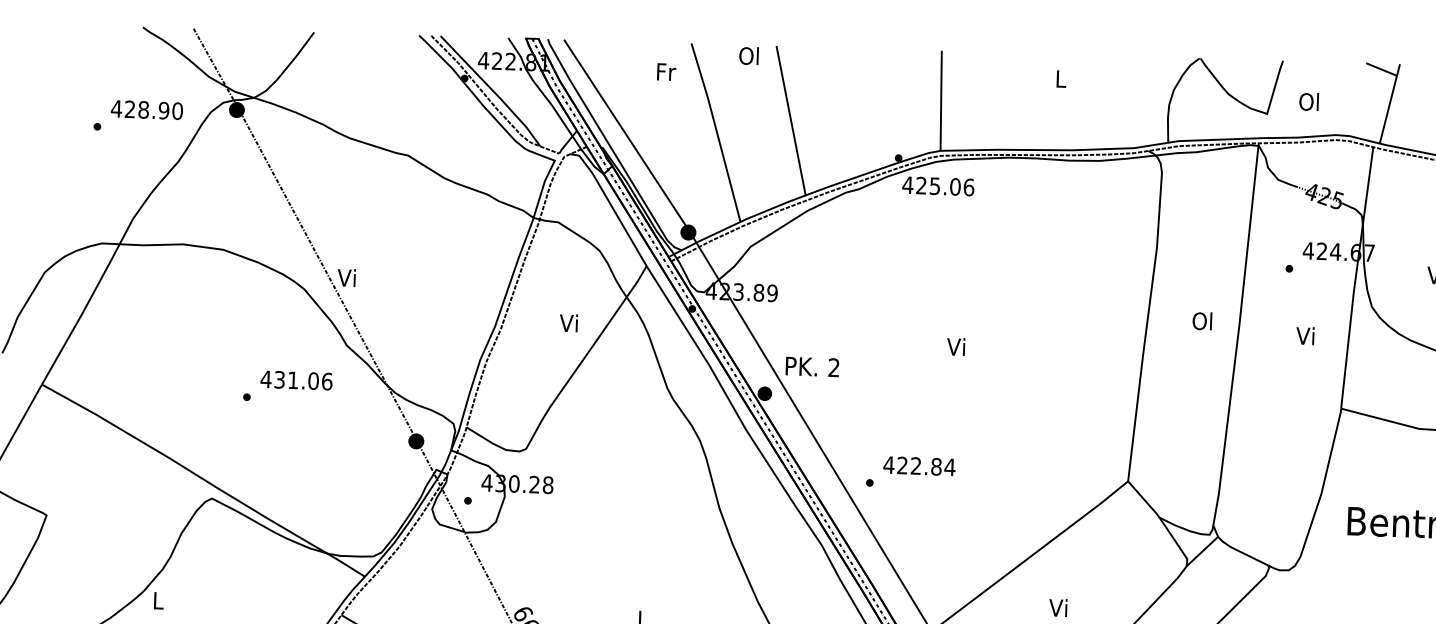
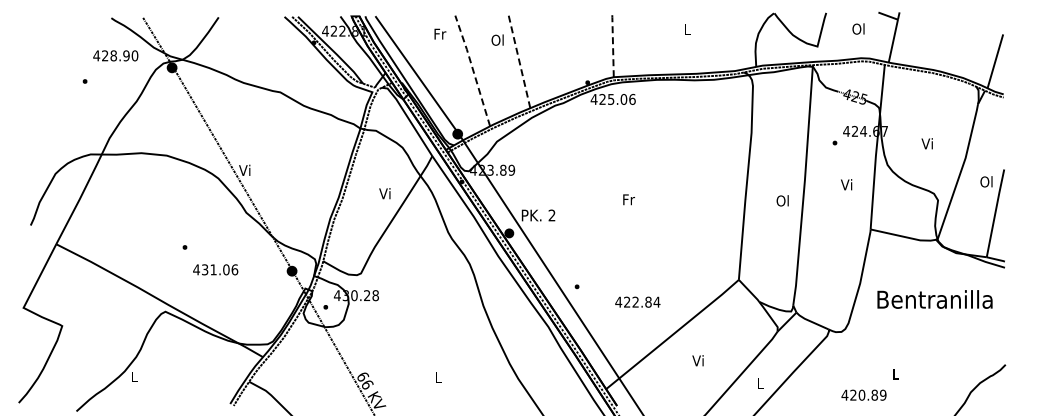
text: (748, 54) -> (497, 39), moved
line: (941, 98) -> (613, 44), solid -> dashed
text: (1309, 100) -> (858, 28), moved
text: (146, 109) -> (115, 55), moved
line: (791, 118) -> (519, 60), solid -> dashed
line: (717, 131) -> (473, 70), solid -> dashed
text: (1202, 320) -> (782, 200), moved
text: (956, 346) -> (628, 199), Vi -> Fr
text: (296, 379) -> (215, 269), moved
text: (918, 465) -> (637, 301), moved

